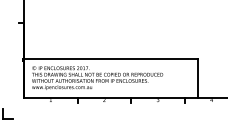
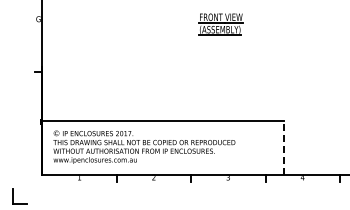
line: (198, 78) -> (284, 147), solid -> dashed

